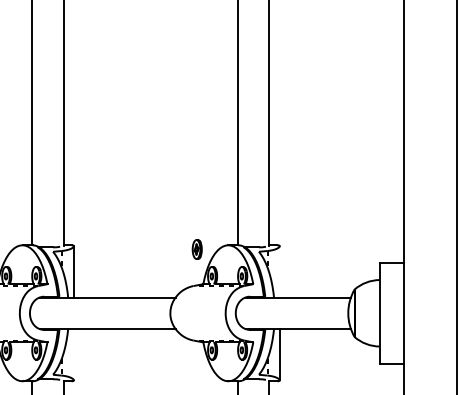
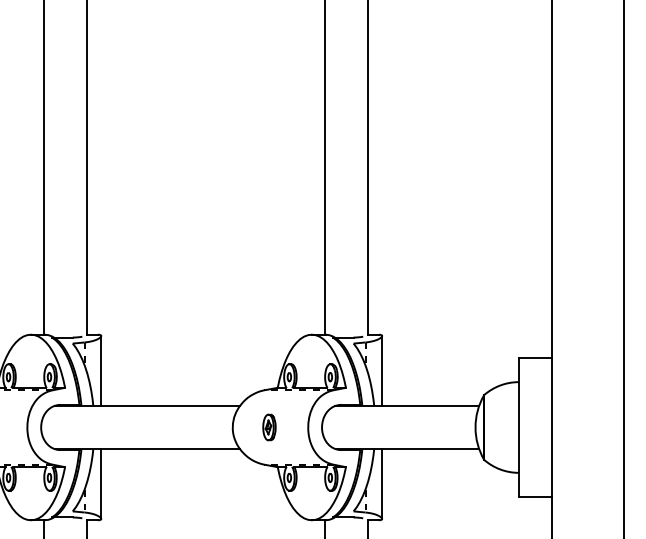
part: (197, 249) -> (269, 427), moved
line: (280, 271) -> (382, 370), added
line: (74, 355) -> (101, 484), added

